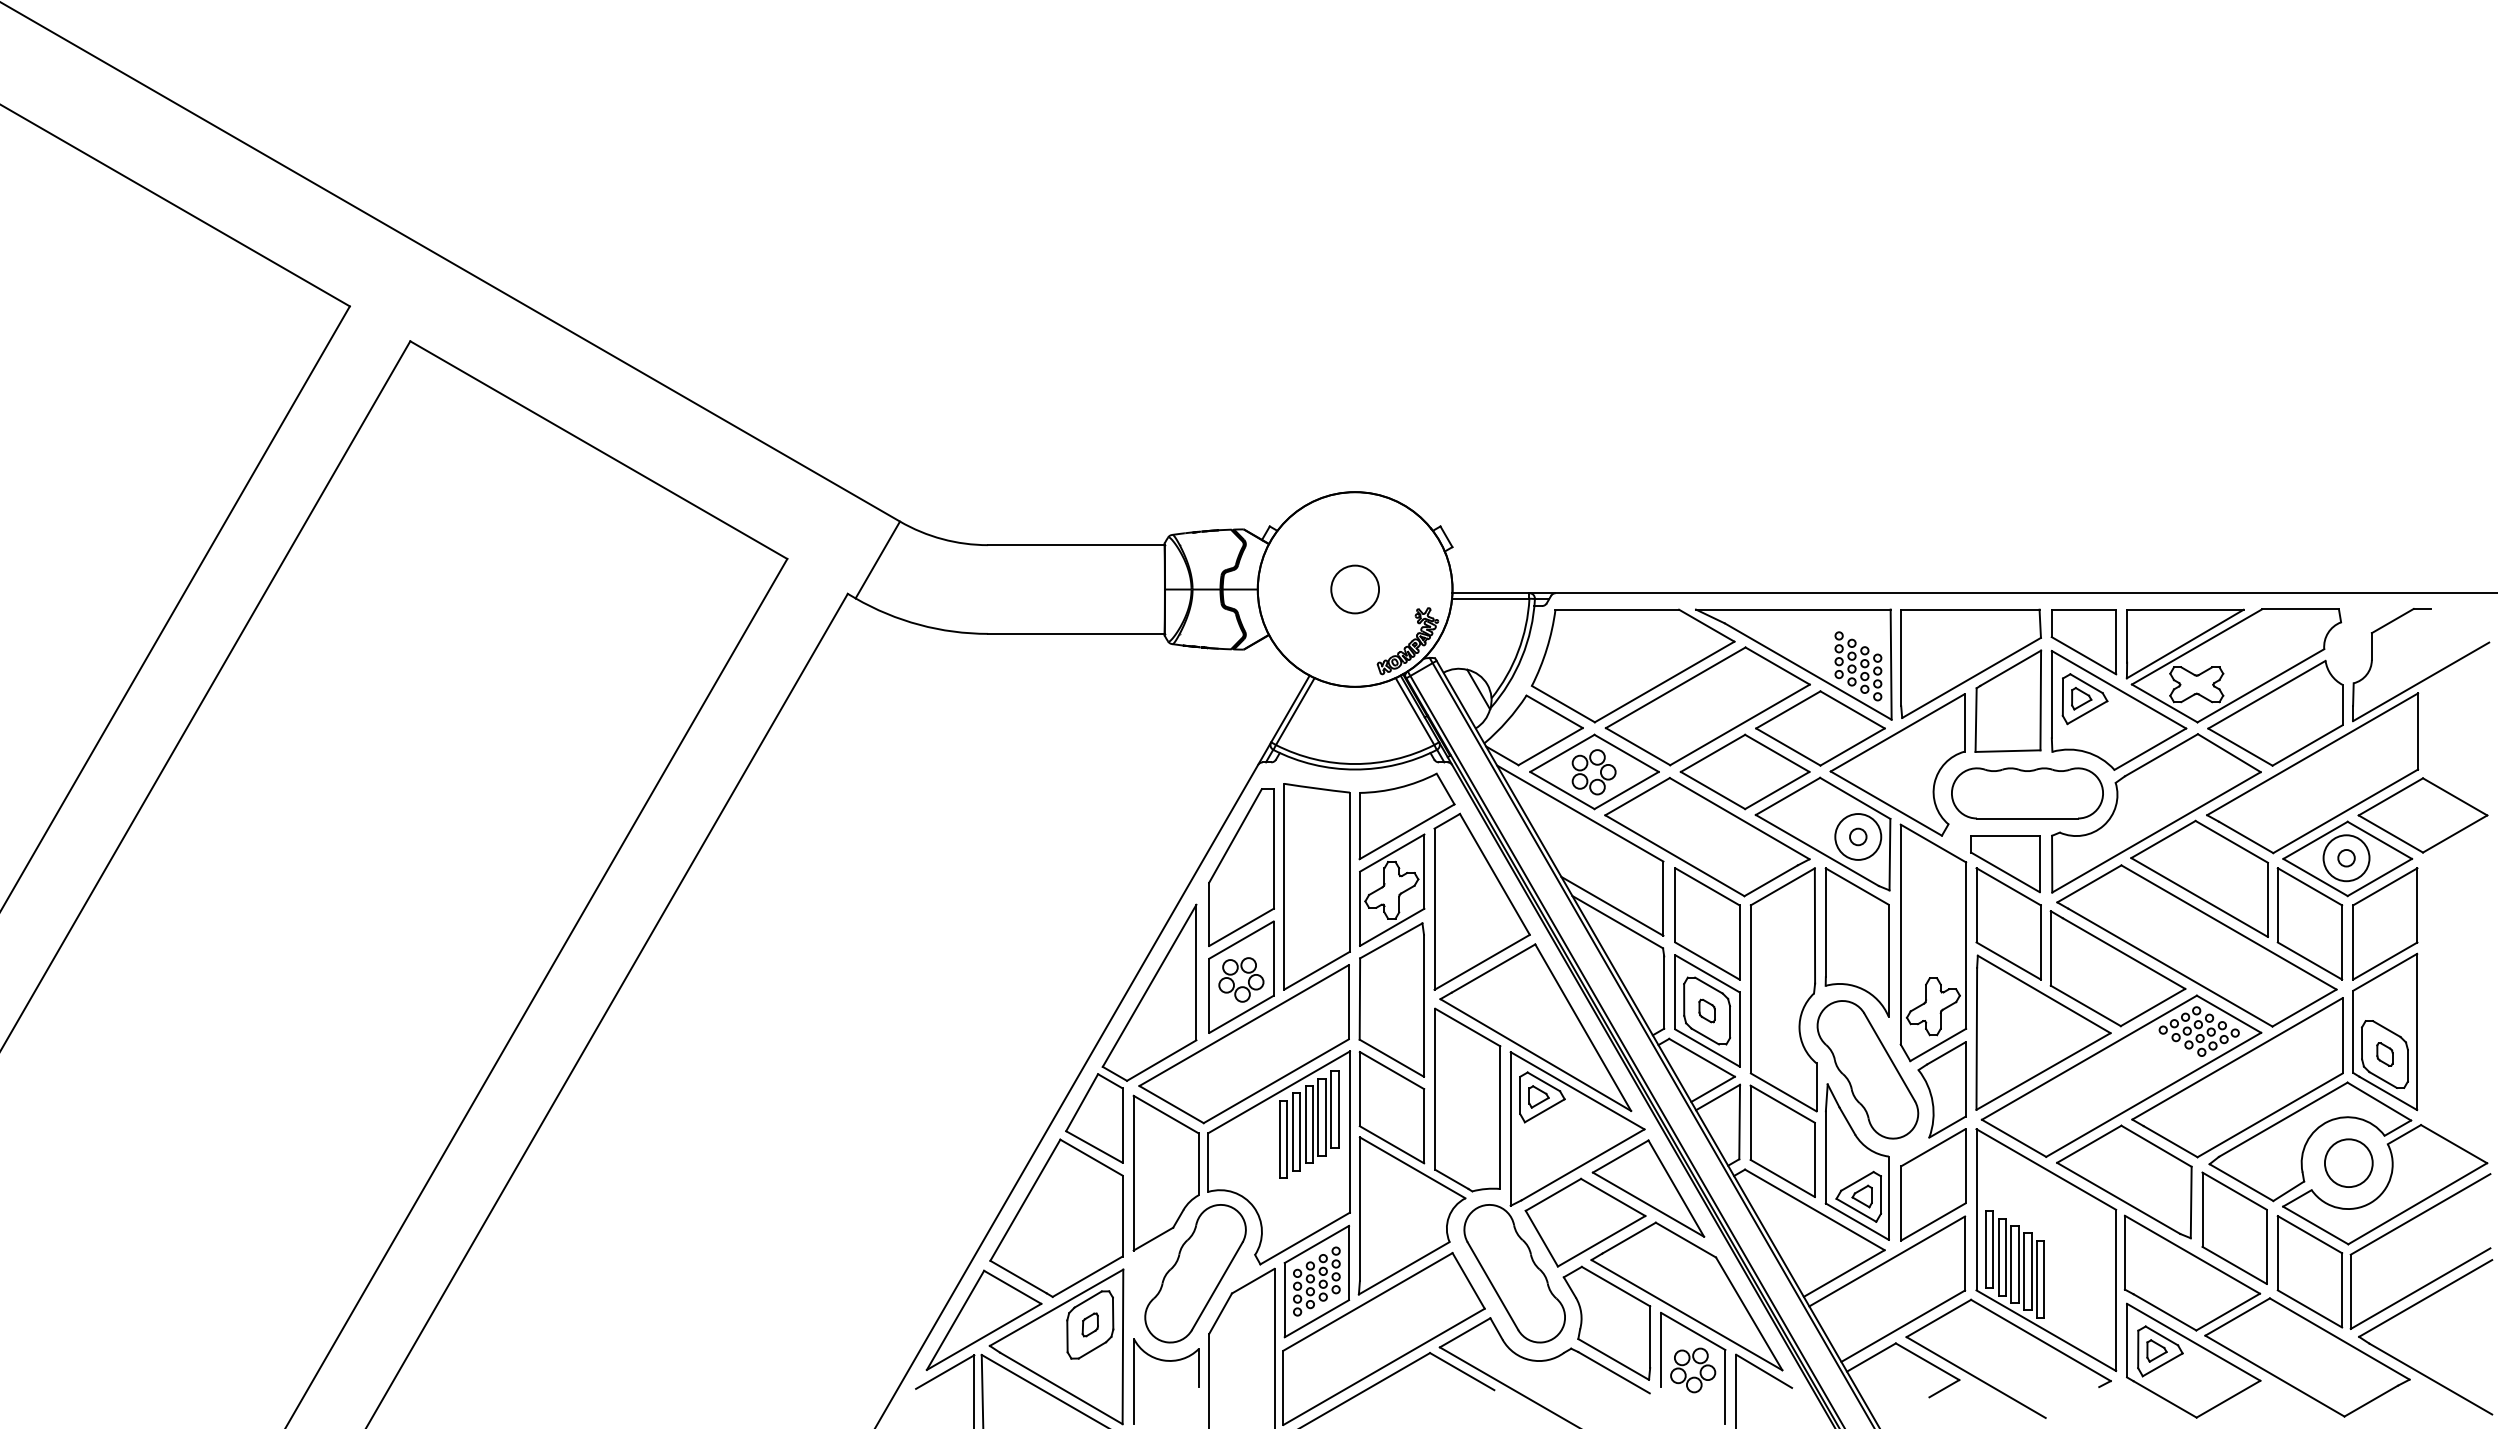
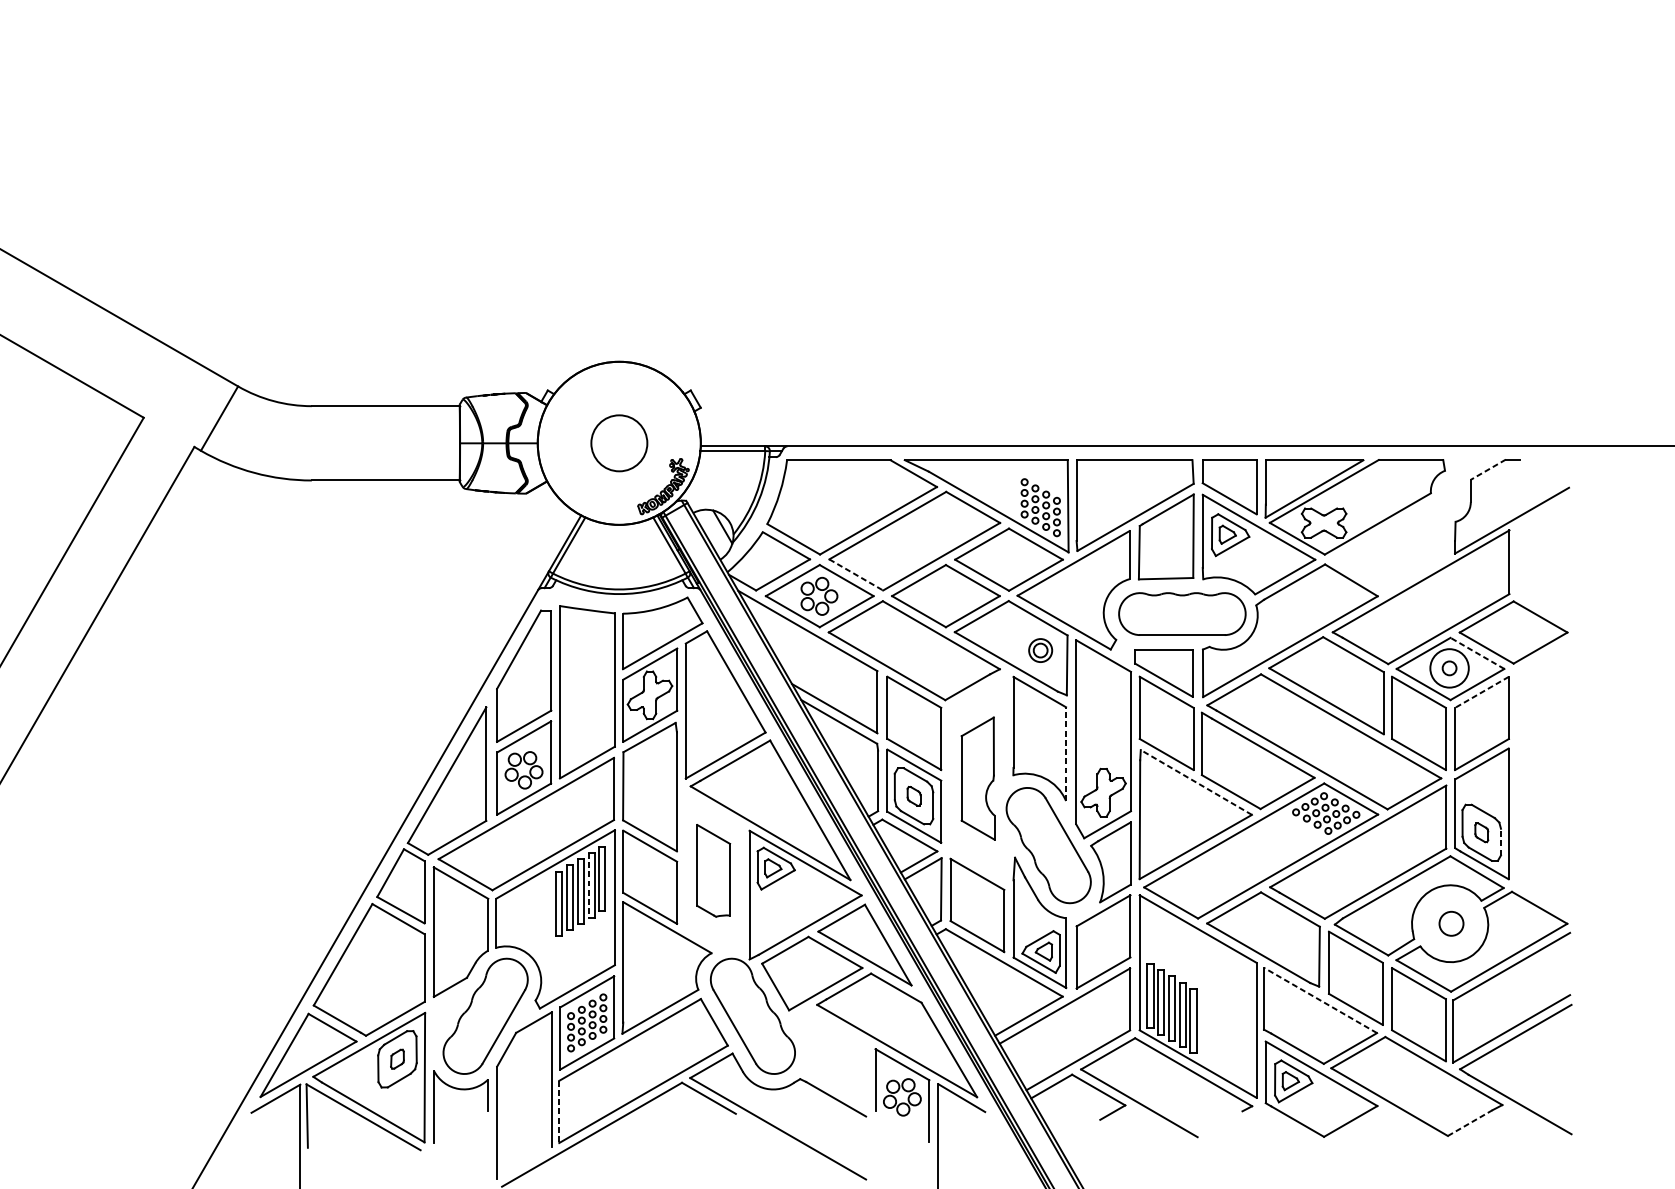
circle: (1354, 589) -> (618, 443), size x1.4
line: (2392, 621) -> (1488, 470), solid -> dashed
part: (2275, 712) -> (1390, 546), removed
line: (1638, 746) -> (856, 574), solid -> dashed
circle: (1858, 836) -> (1040, 650), size x0.6
line: (2379, 840) -> (1477, 653), solid -> dashed
line: (2384, 887) -> (1481, 692), solid -> dashed
line: (1888, 960) -> (1065, 754), solid -> dashed
part: (1783, 989) -> (978, 778), size x0.6
line: (2044, 994) -> (1196, 782), solid -> dashed
line: (2407, 1065) -> (1500, 841), solid -> dashed
part: (1467, 1099) -> (713, 870), size x0.6
line: (1318, 1117) -> (588, 885), solid -> dashed
circle: (2348, 1163) -> (1451, 924), size x0.6
line: (2192, 1254) -> (1320, 1000), solid -> dashed
part: (1606, 1322) -> (829, 1057), removed
line: (1283, 1388) -> (559, 1112), solid -> dashed
line: (2371, 1401) -> (1470, 1123), solid -> dashed

